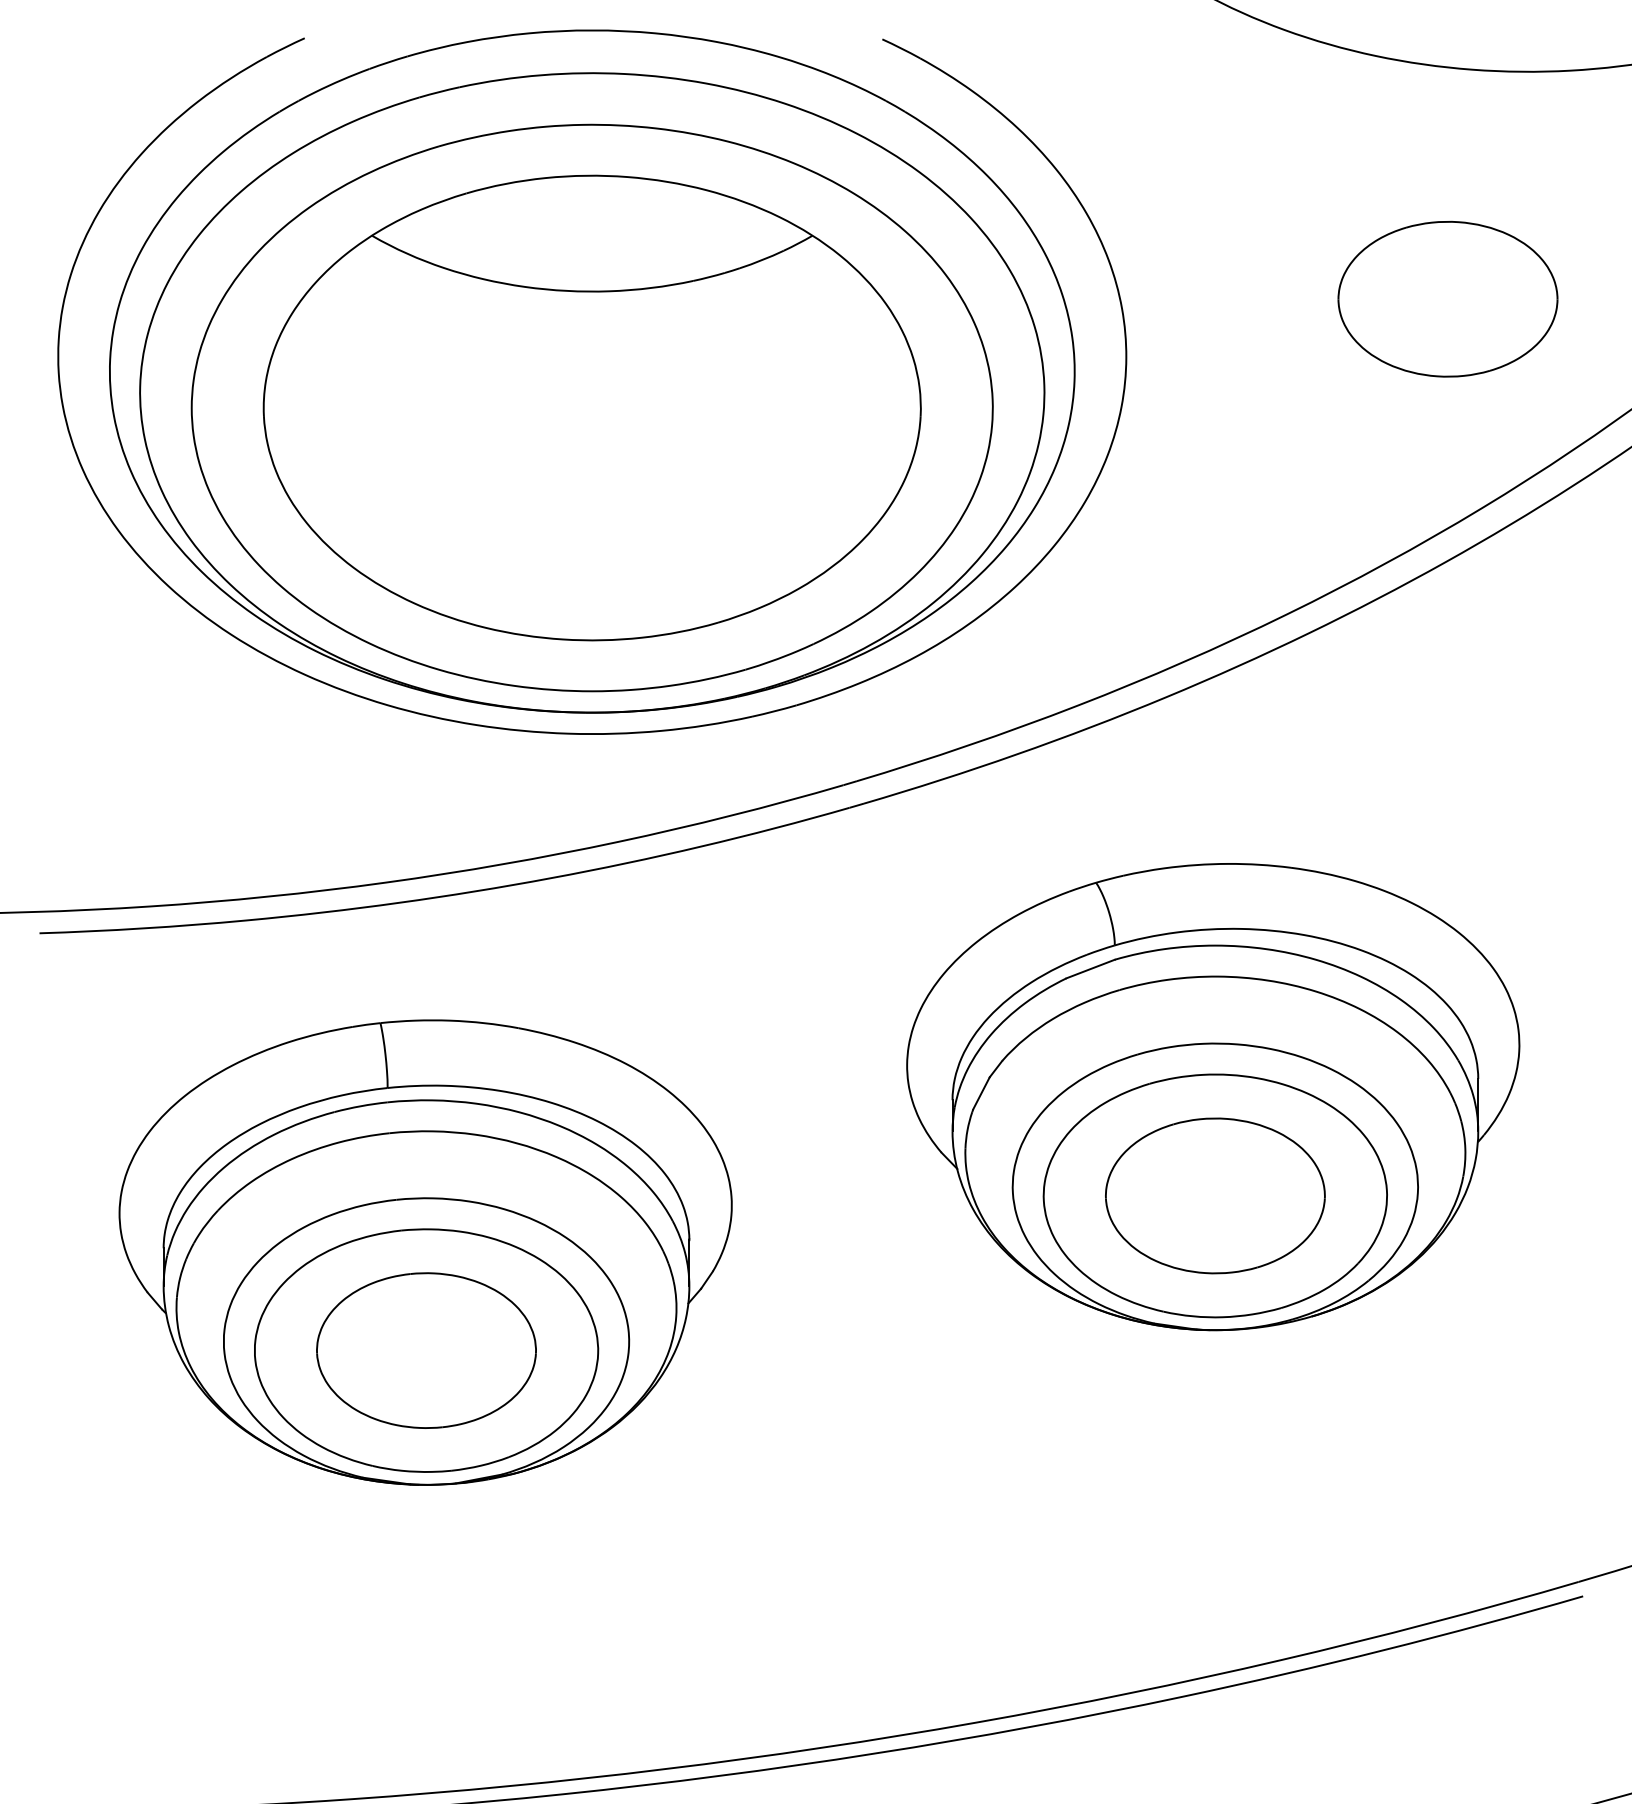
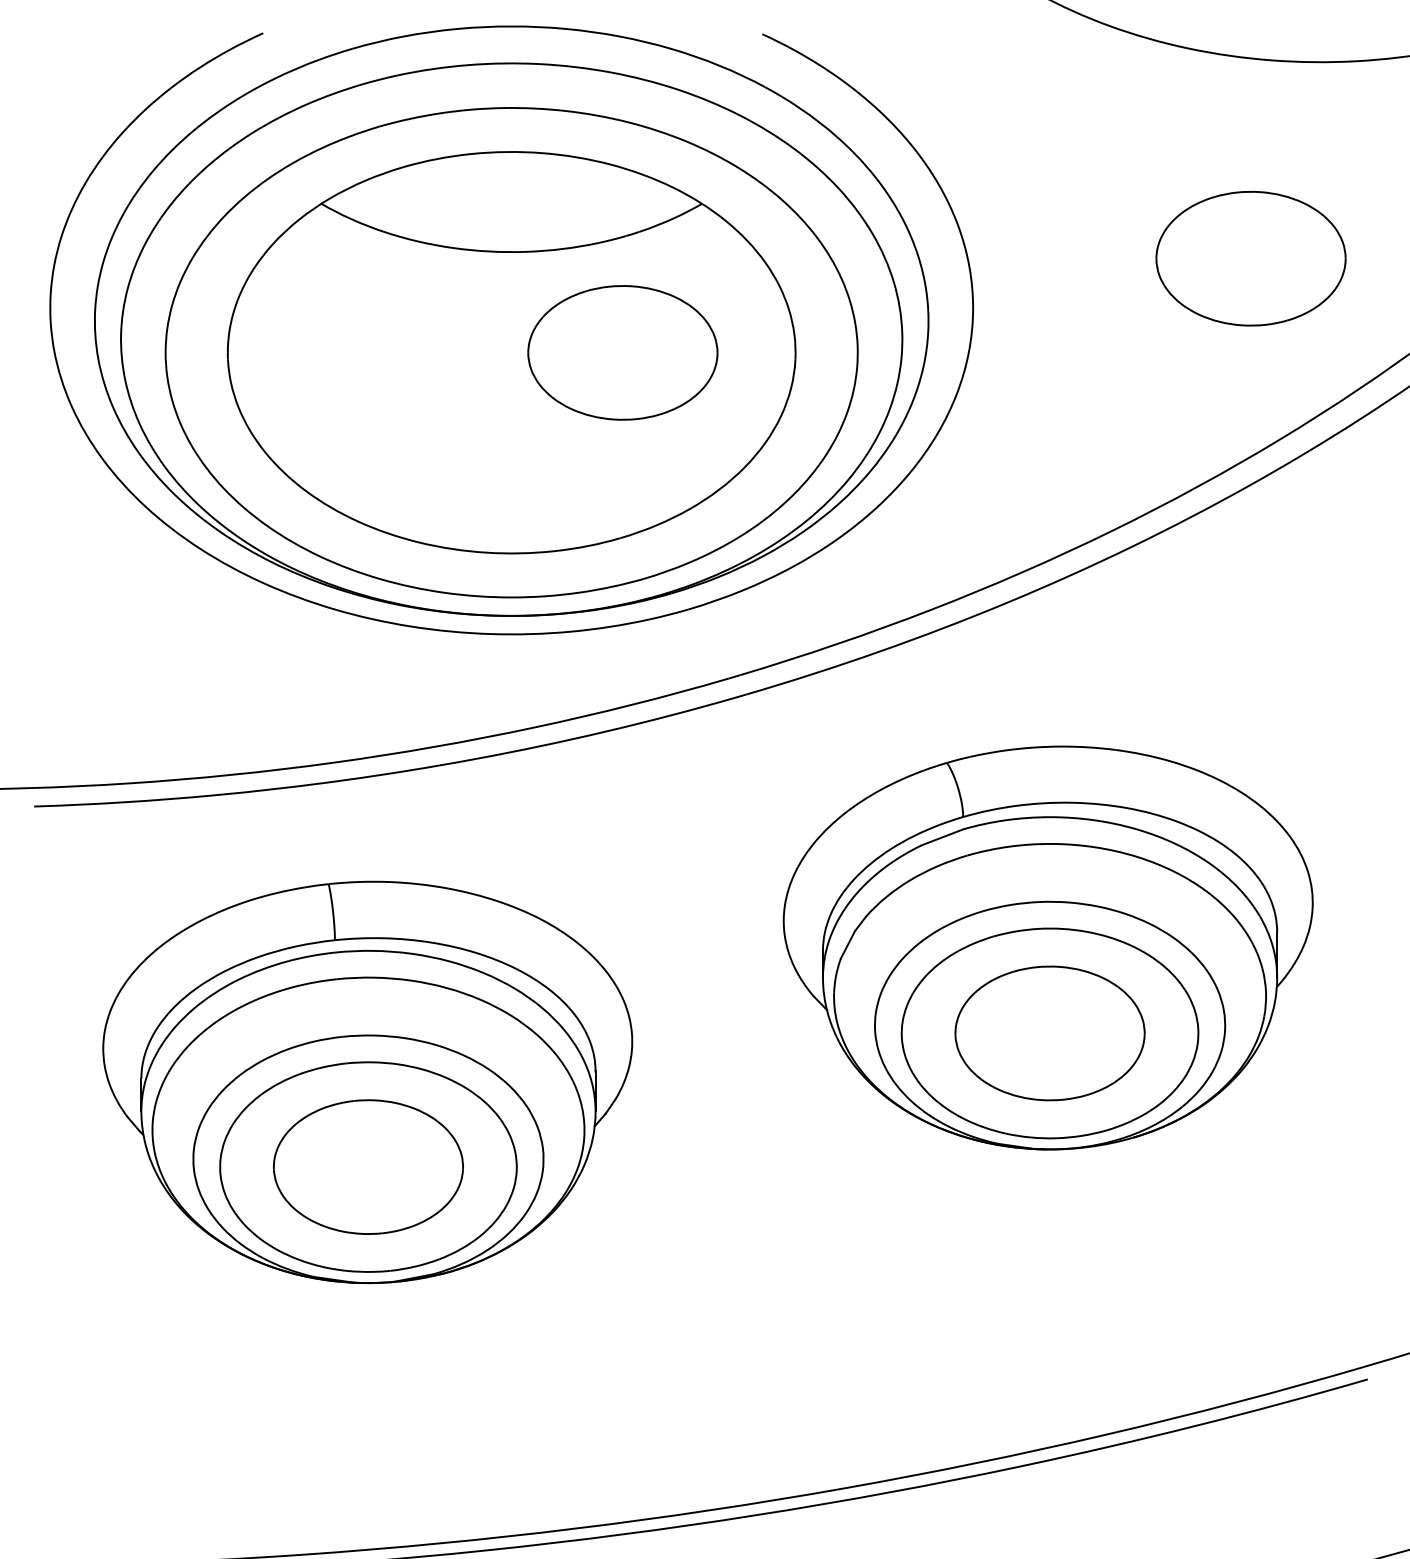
part: (720, 407) -> (622, 352), added

